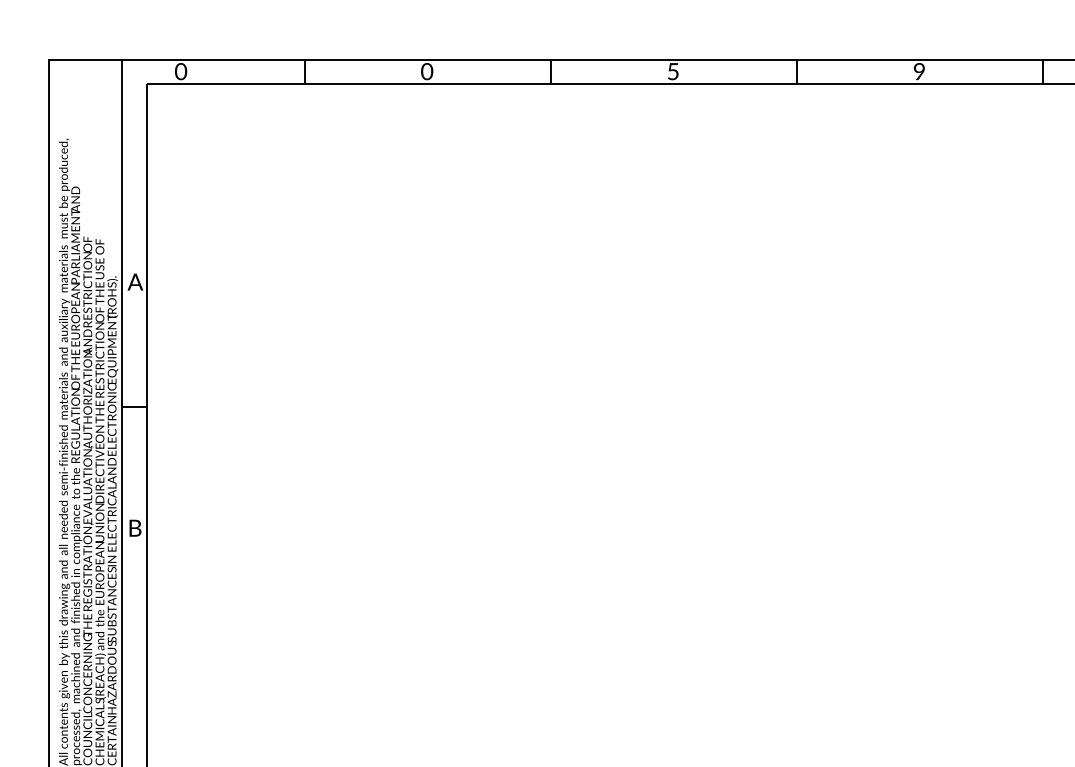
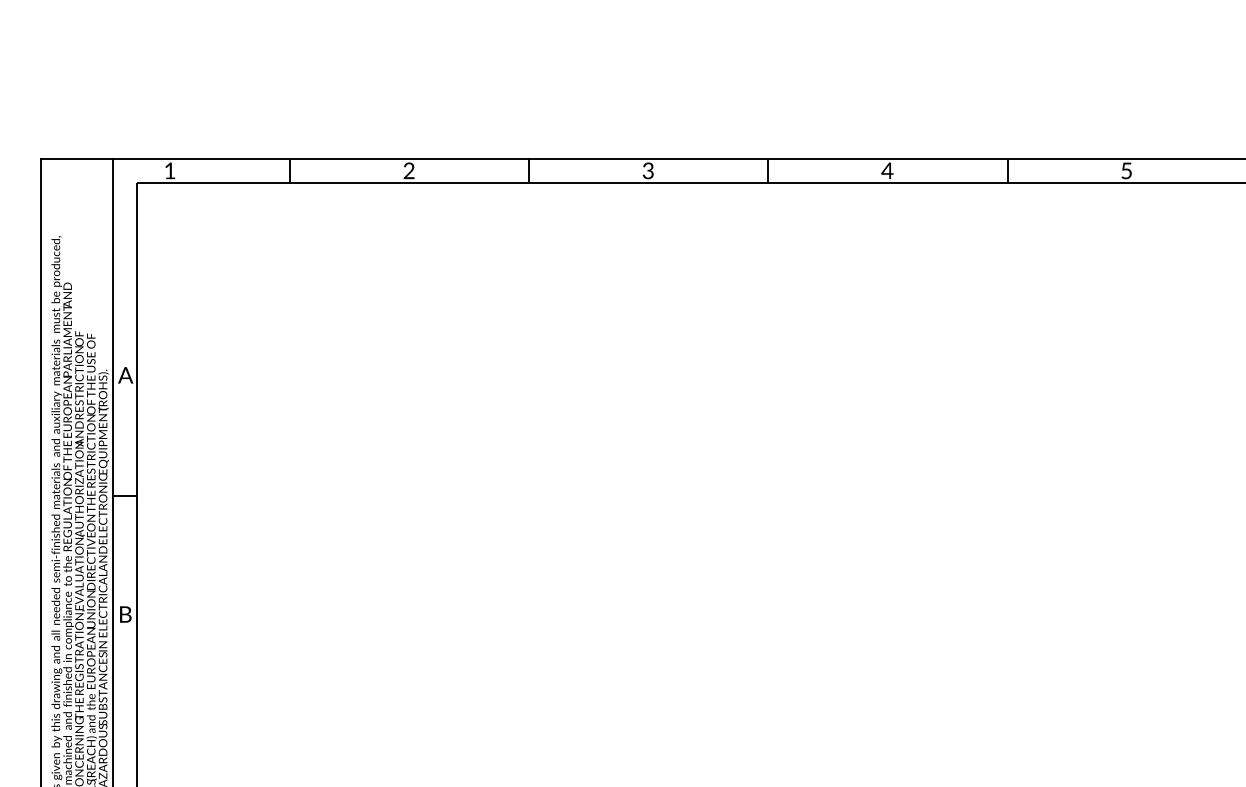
text: (180, 71) -> (169, 170), 0 -> 1
text: (672, 71) -> (647, 170), 5 -> 3
text: (919, 71) -> (887, 170), 9 -> 4
text: (427, 72) -> (409, 171), 0 -> 2

